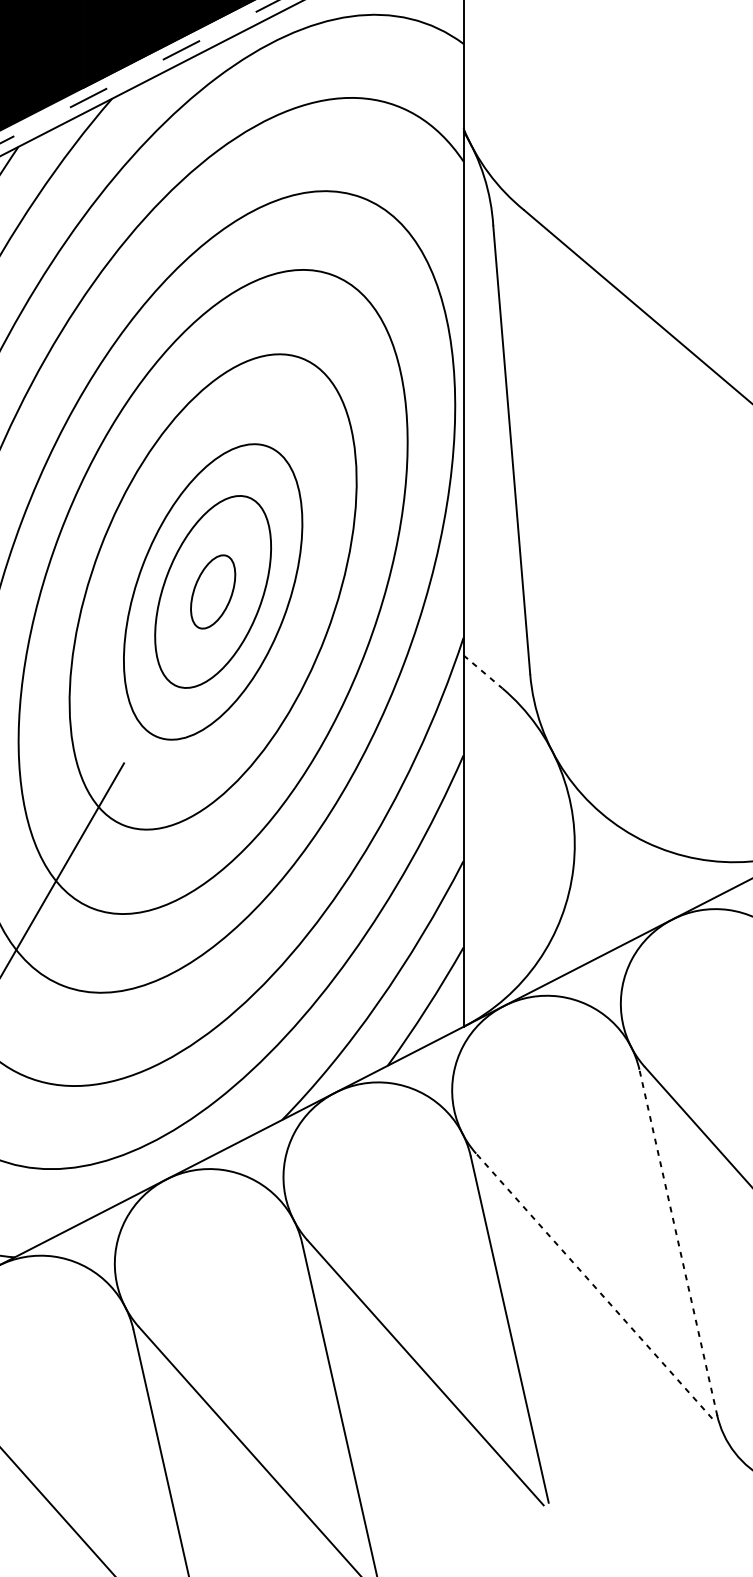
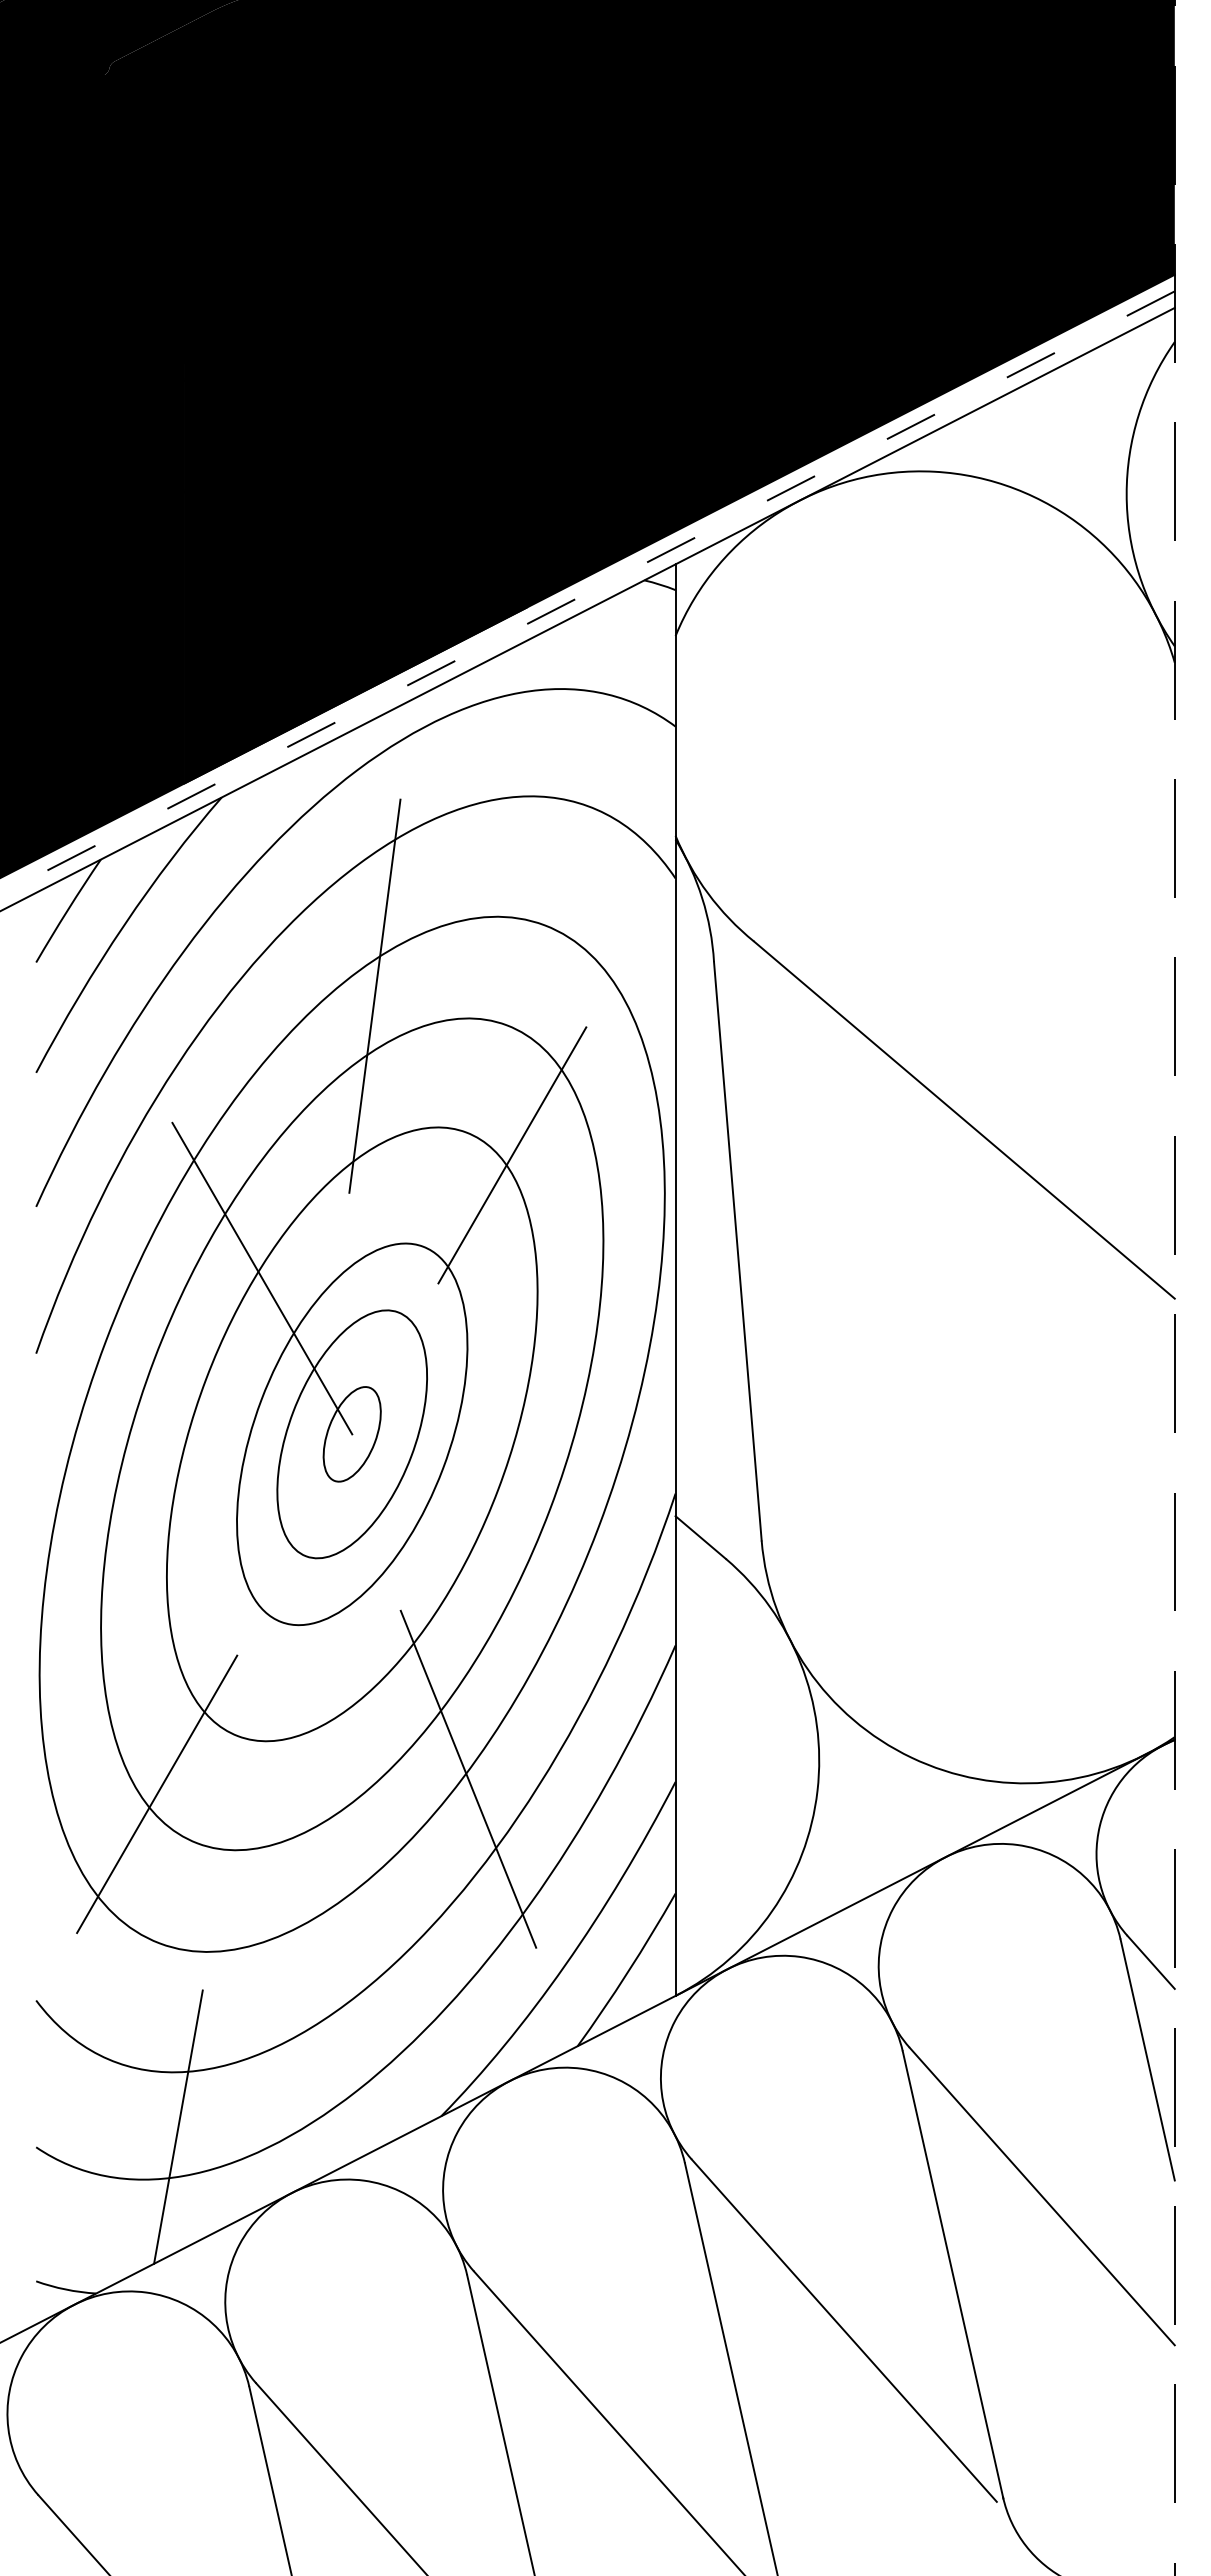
line: (230, 252) -> (374, 995), added
line: (337, 376) -> (512, 1155), added
line: (143, 471) -> (262, 1278), added
line: (483, 671) -> (701, 1537), dashed -> solid
line: (303, 858) -> (468, 1778), added
line: (78, 1127) -> (178, 2126), added
line: (677, 1242) -> (952, 2274), dashed -> solid
line: (594, 1285) -> (844, 2330), dashed -> solid

